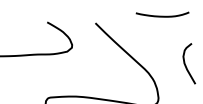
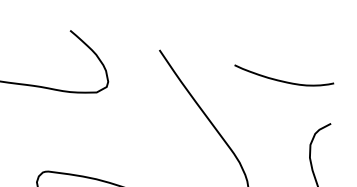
curve: (162, 15) -> (283, 79), moved

